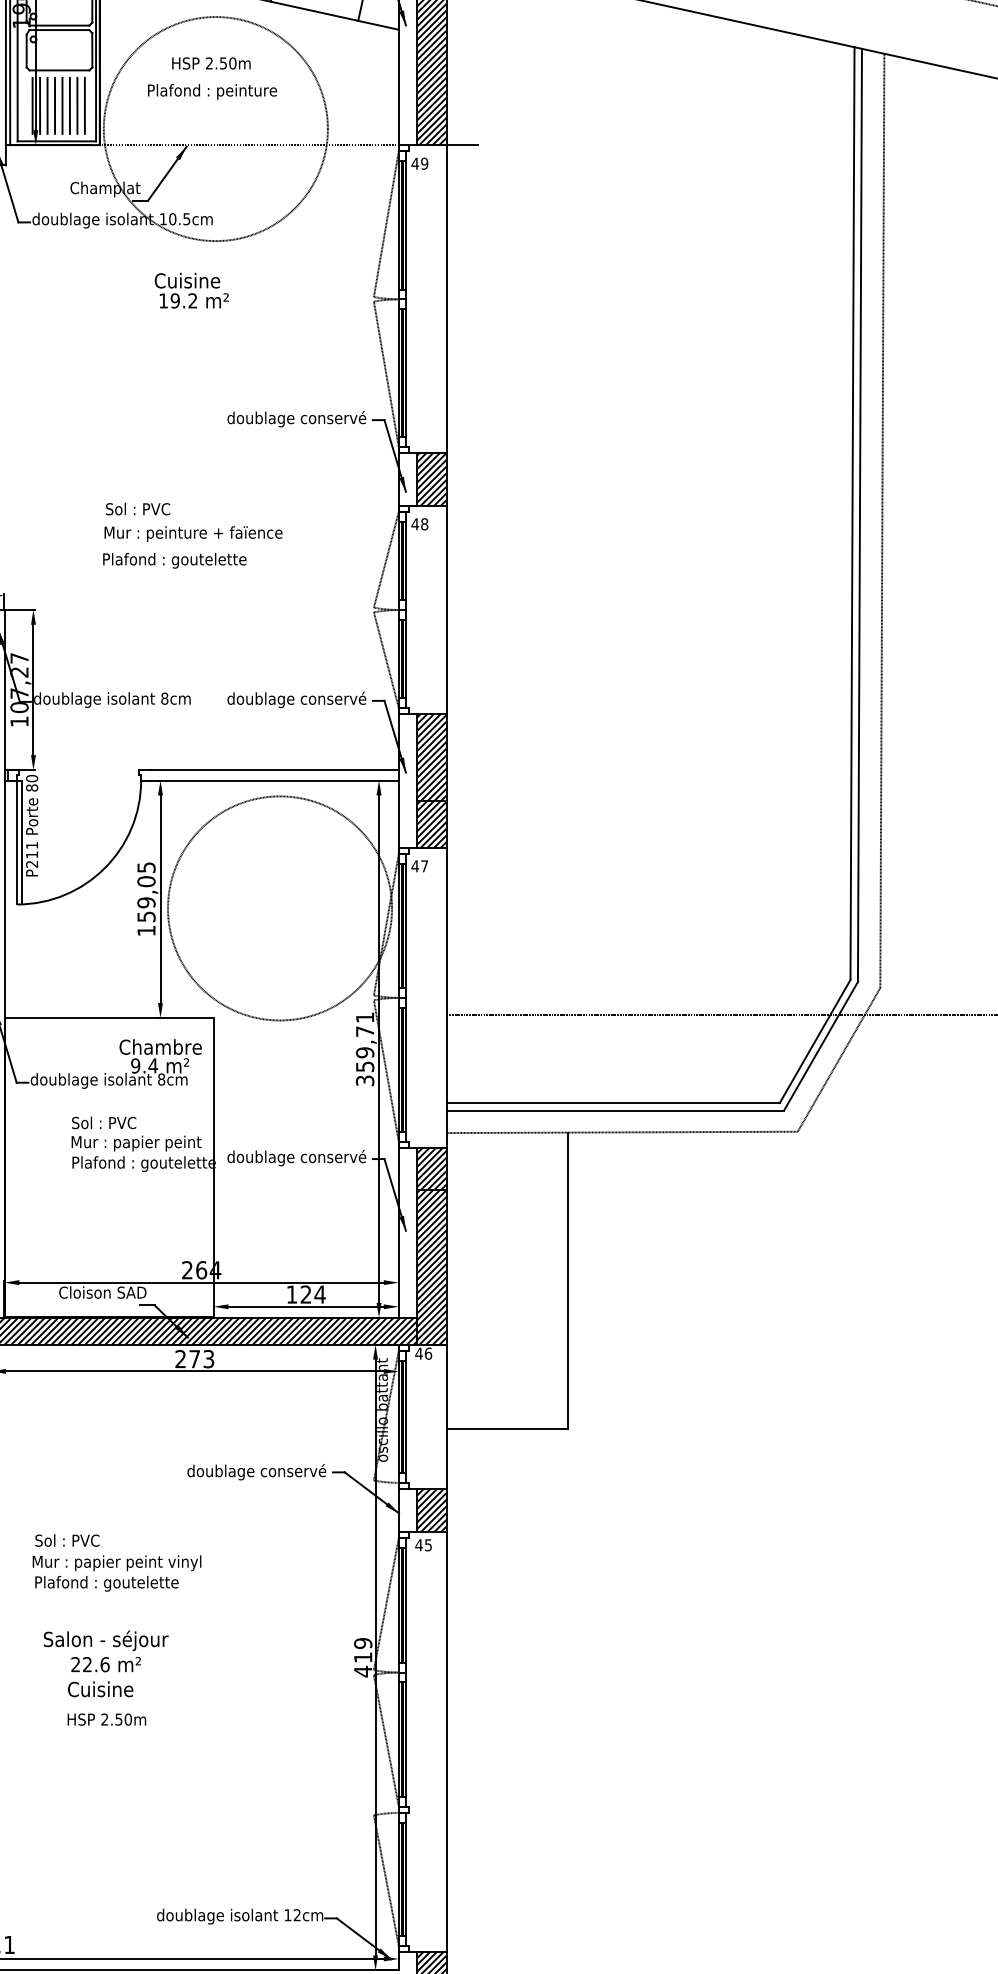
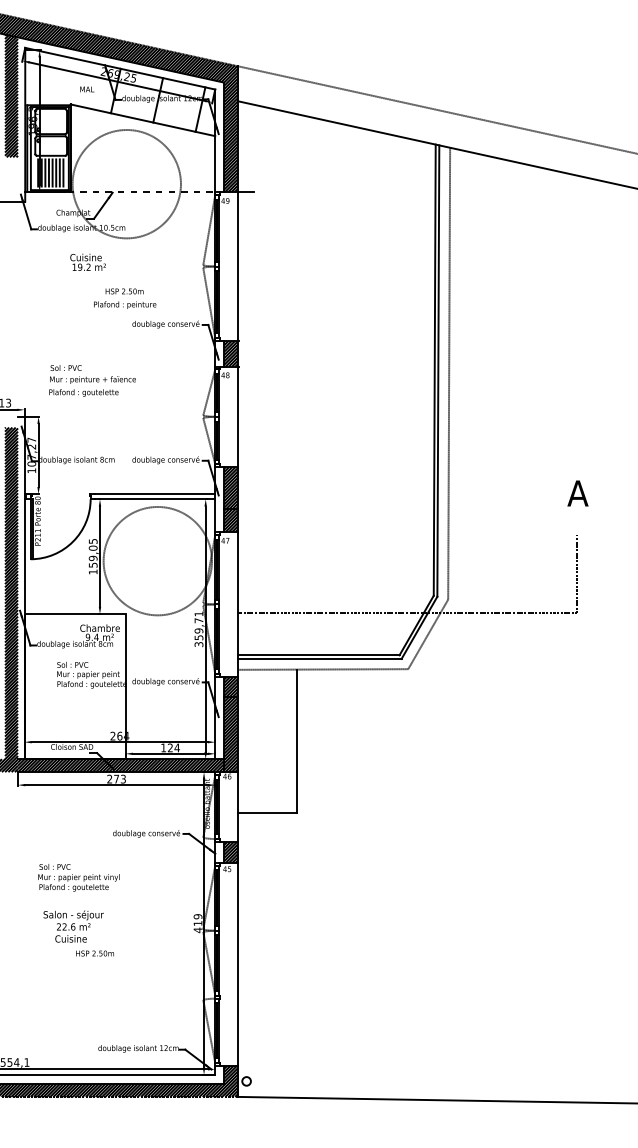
text: (213, 78) -> (125, 298), moved
text: (190, 288) -> (87, 261), moved
text: (192, 534) -> (92, 380), moved
text: (105, 1719) -> (94, 953), moved

